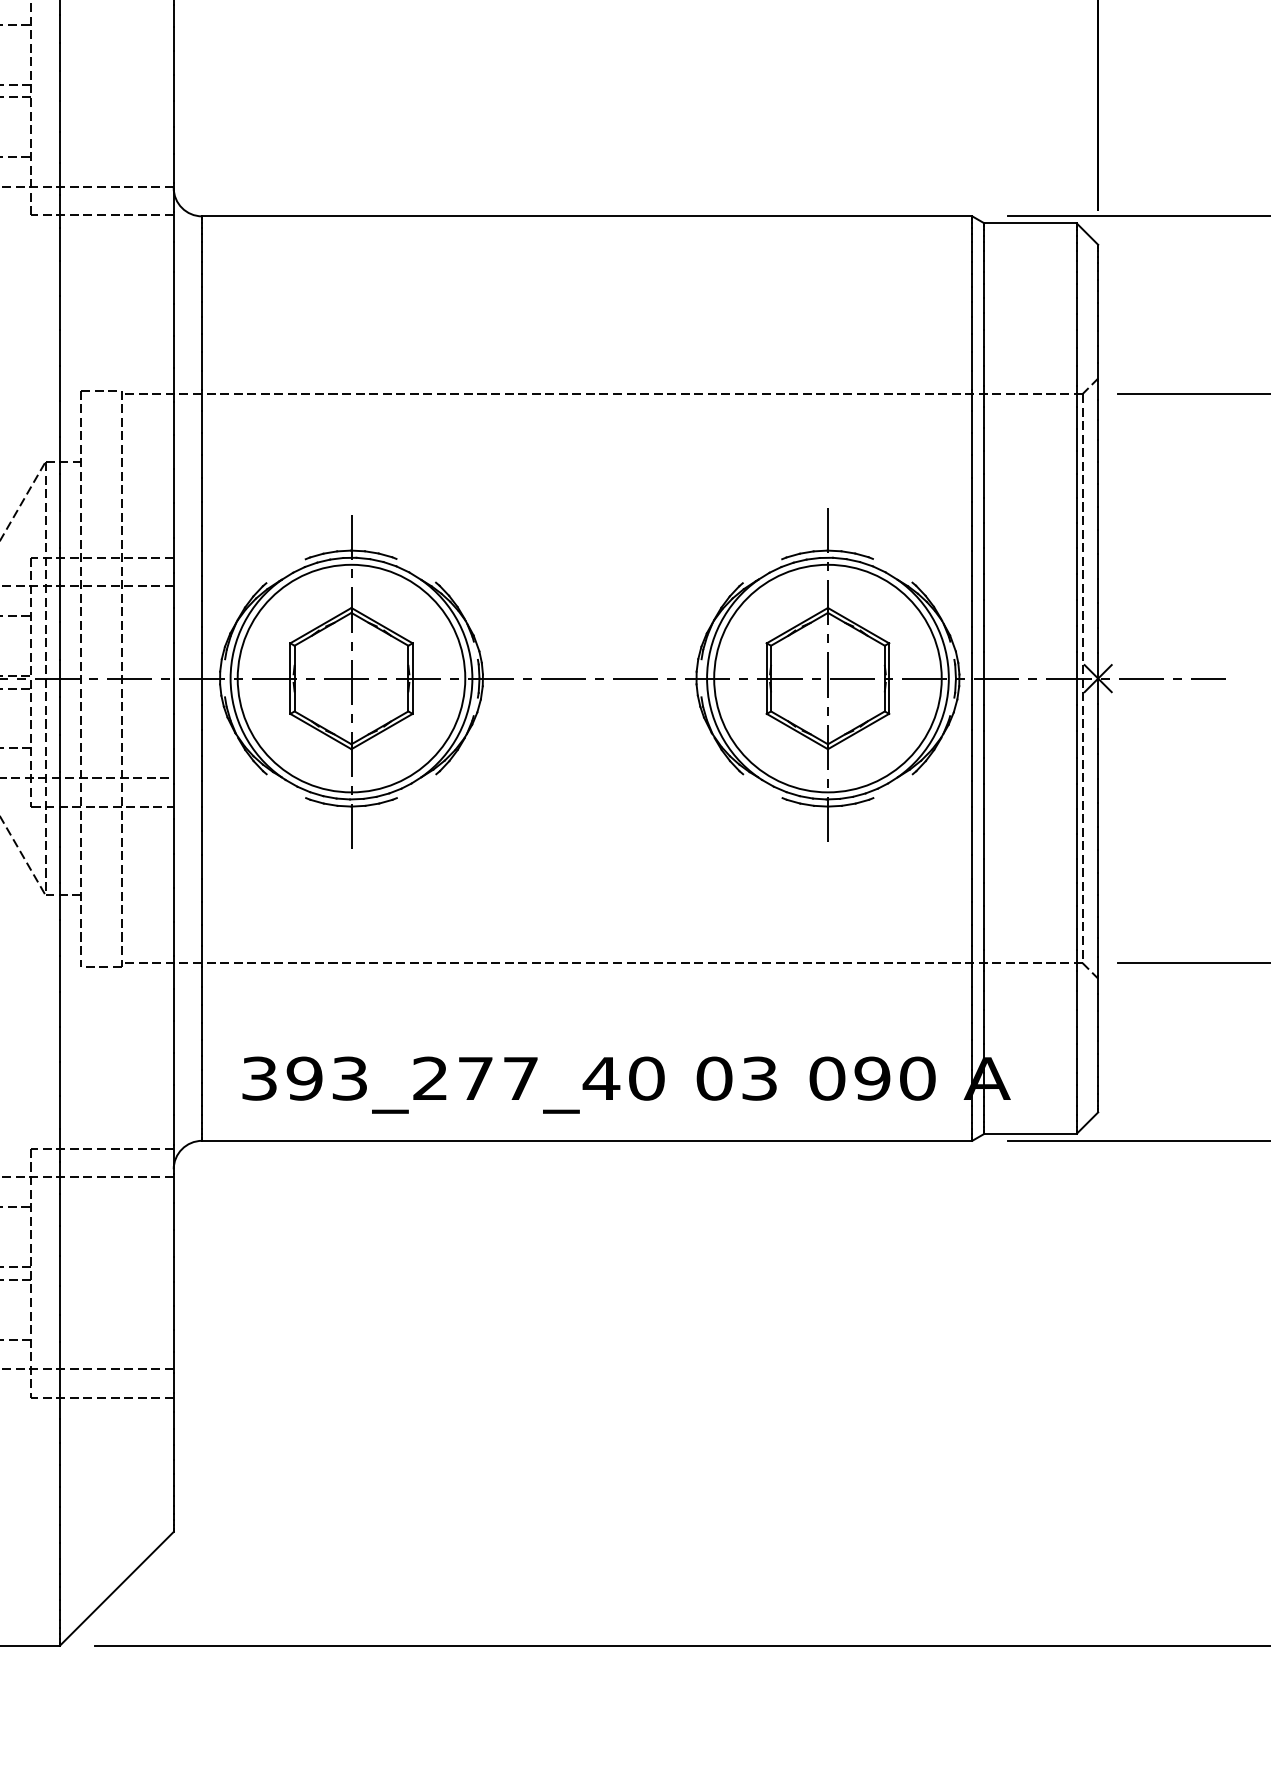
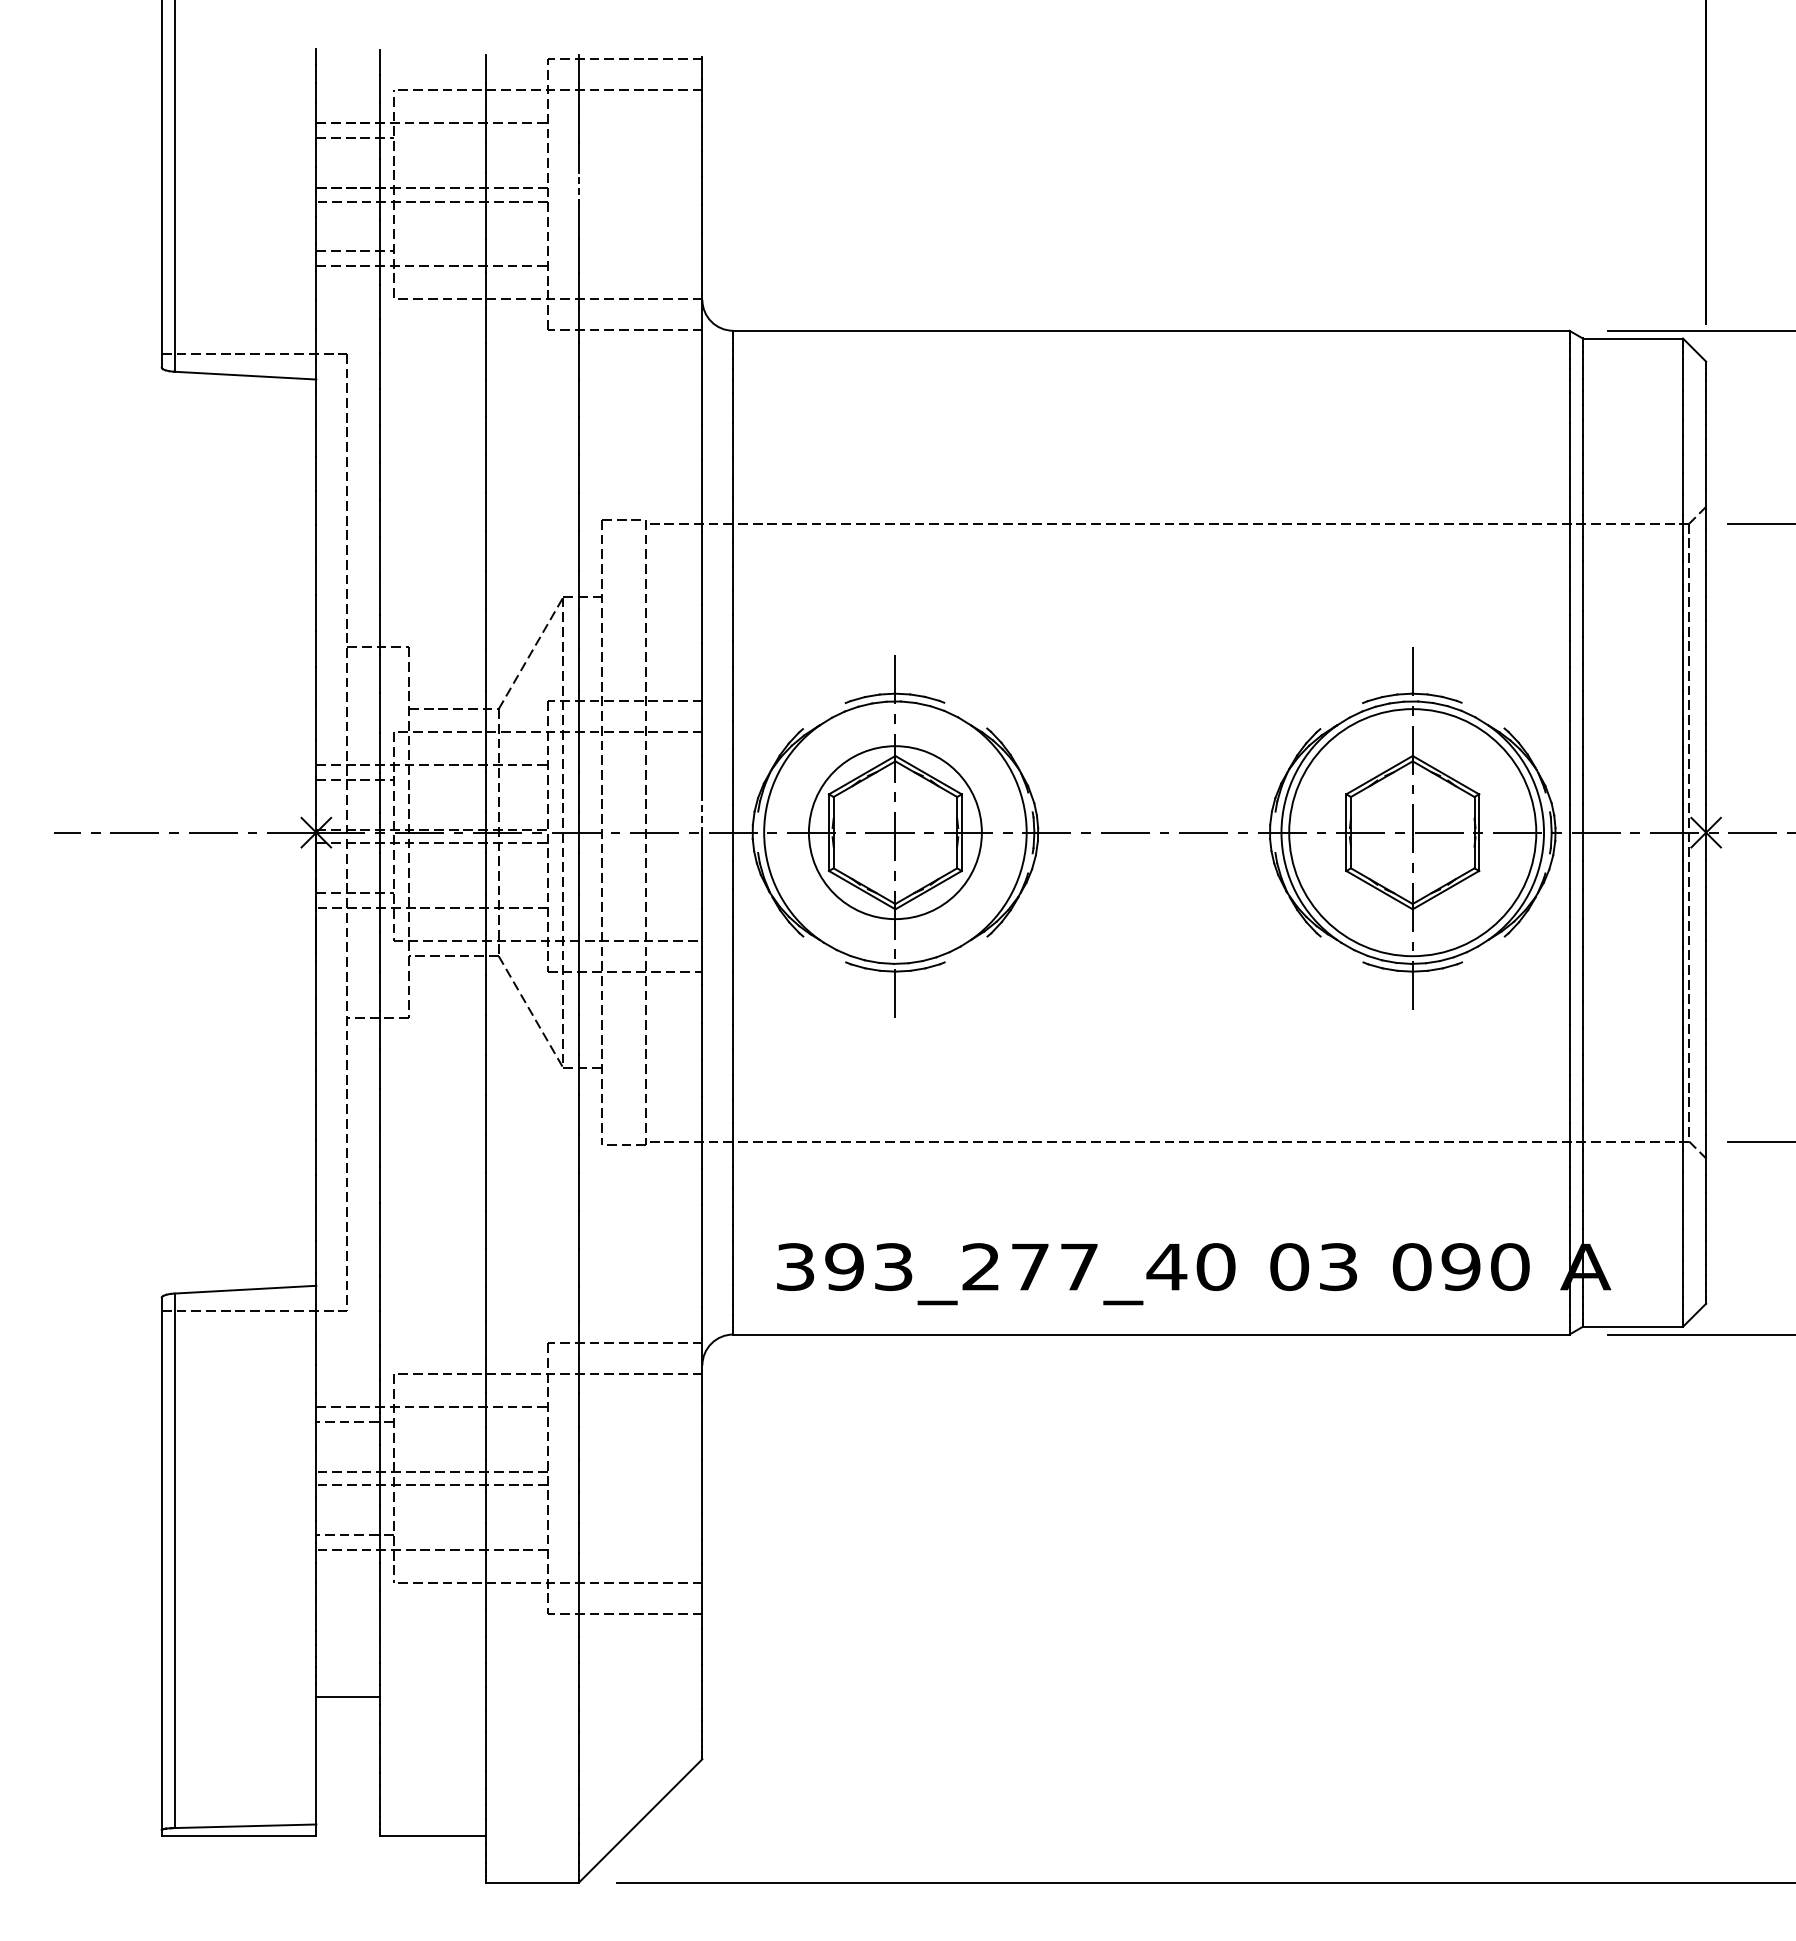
line: (59, 86) -> (578, 189), solid -> dashed
line: (173, 661) -> (702, 814), solid -> dashed
circle: (350, 678) -> (894, 832), size x0.7

